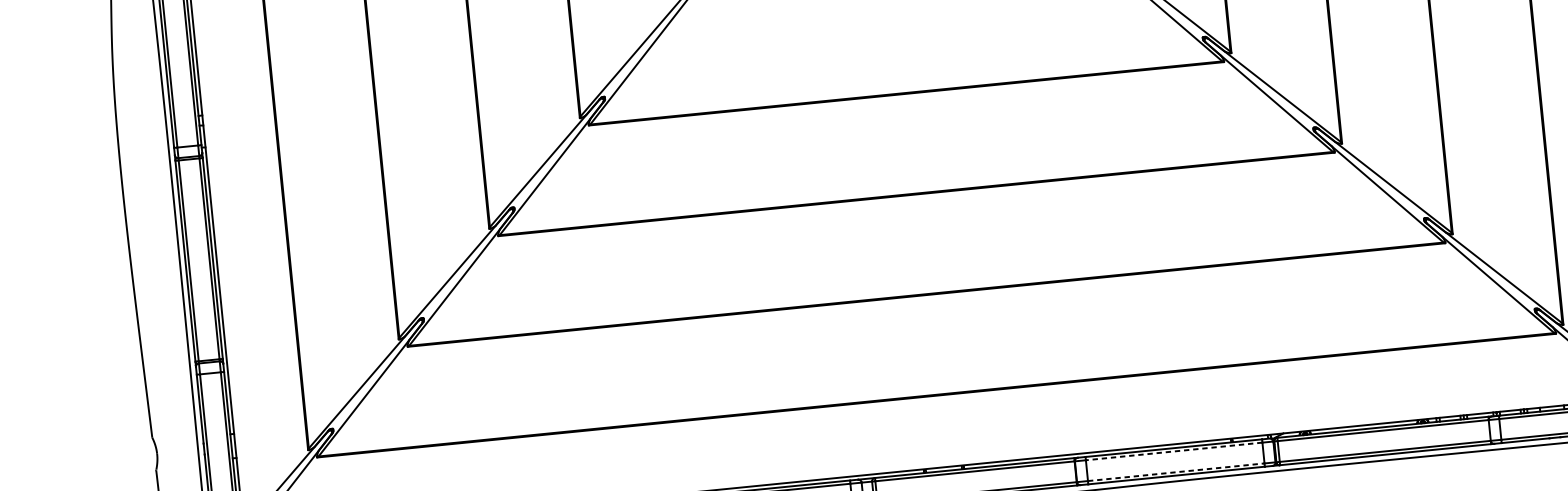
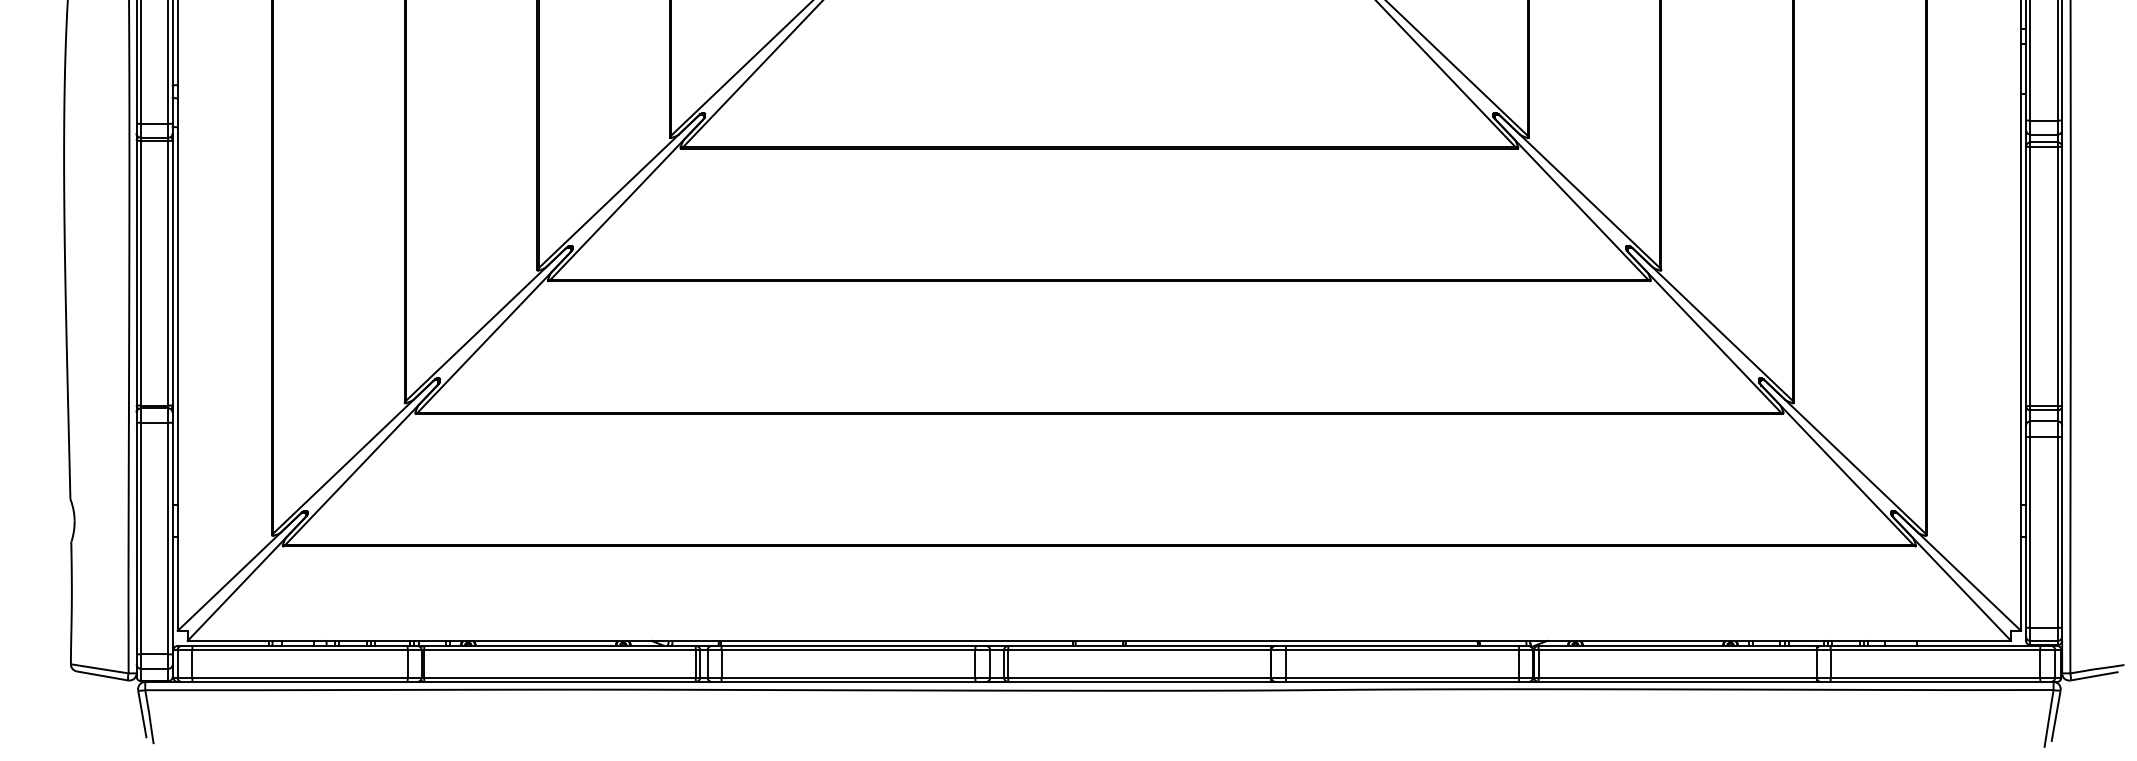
line: (1173, 451) -> (1401, 650), dashed -> solid
line: (1176, 472) -> (1402, 677), dashed -> solid

